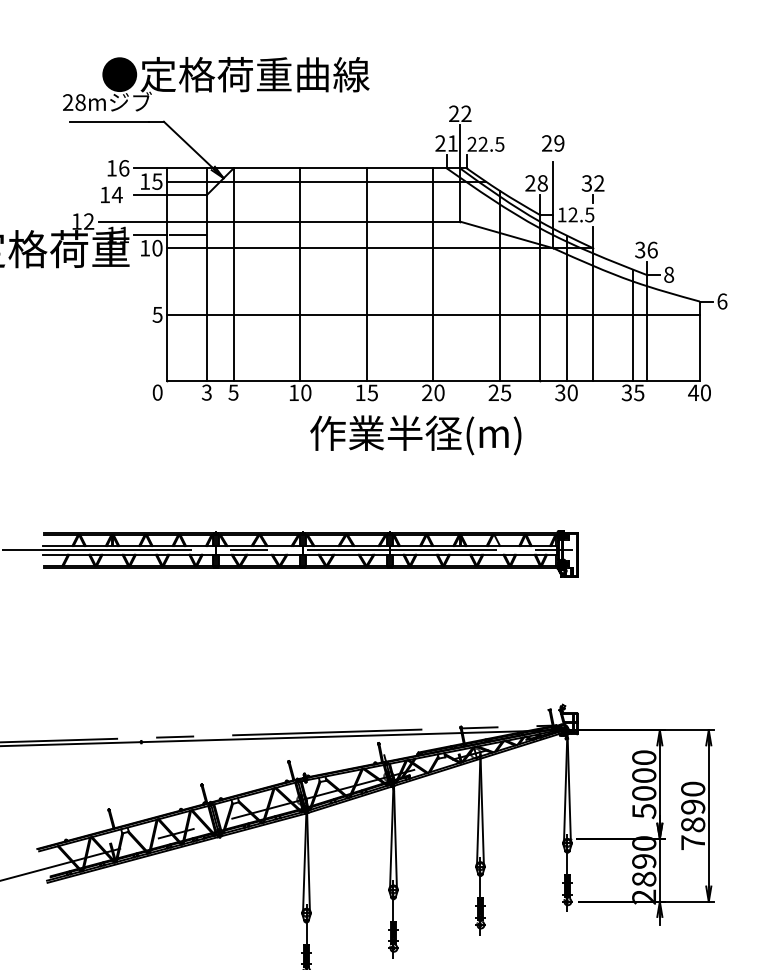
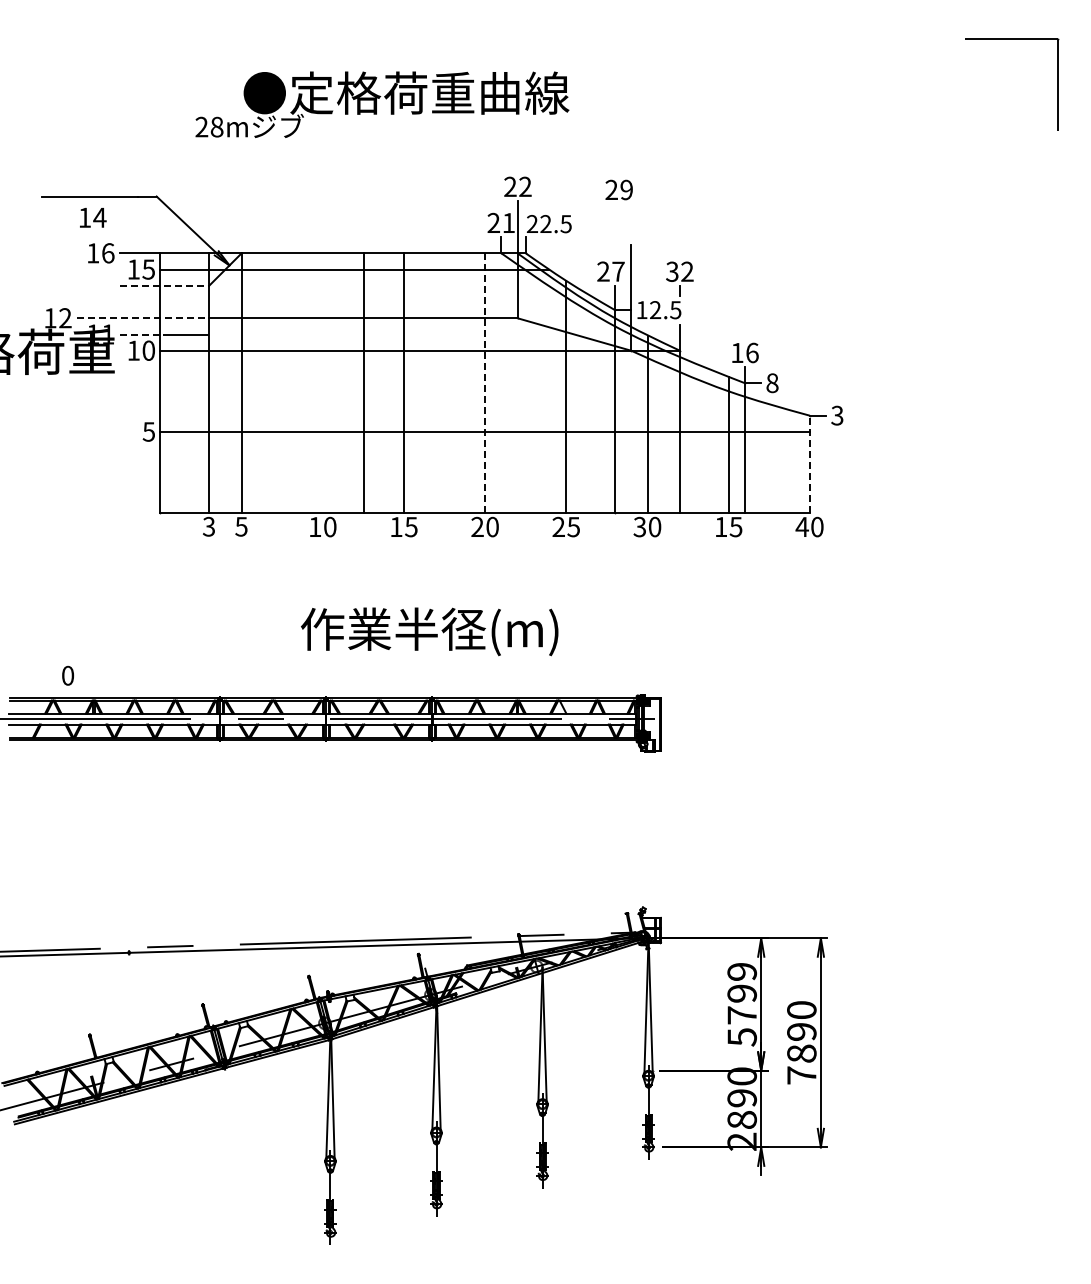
text: (216, 83) -> (382, 104), moved
text: (552, 143) -> (618, 189), moved
text: (542, 183) -> (618, 271), 28 -> 27
text: (112, 194) -> (93, 217), moved
line: (170, 194) -> (164, 285), solid -> dashed
line: (153, 221) -> (143, 318), solid -> dashed
line: (150, 234) -> (140, 334), solid -> dashed
text: (640, 249) -> (737, 352), 36 -> 16
line: (299, 275) -> (363, 383), moved
line: (433, 275) -> (485, 383), solid -> dashed
text: (722, 301) -> (837, 415), 6 -> 3
line: (699, 341) -> (809, 464), solid -> dashed
text: (157, 392) -> (67, 675), moved
text: (626, 392) -> (720, 526), 35 -> 15
text: (415, 435) -> (429, 631), moved
text: (644, 775) -> (742, 993), 5000 -> 5799

